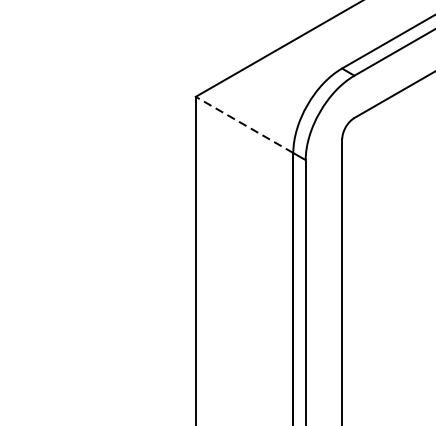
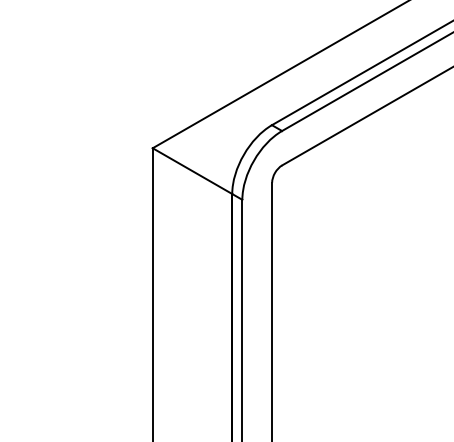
line: (244, 125) -> (192, 171), dashed -> solid

